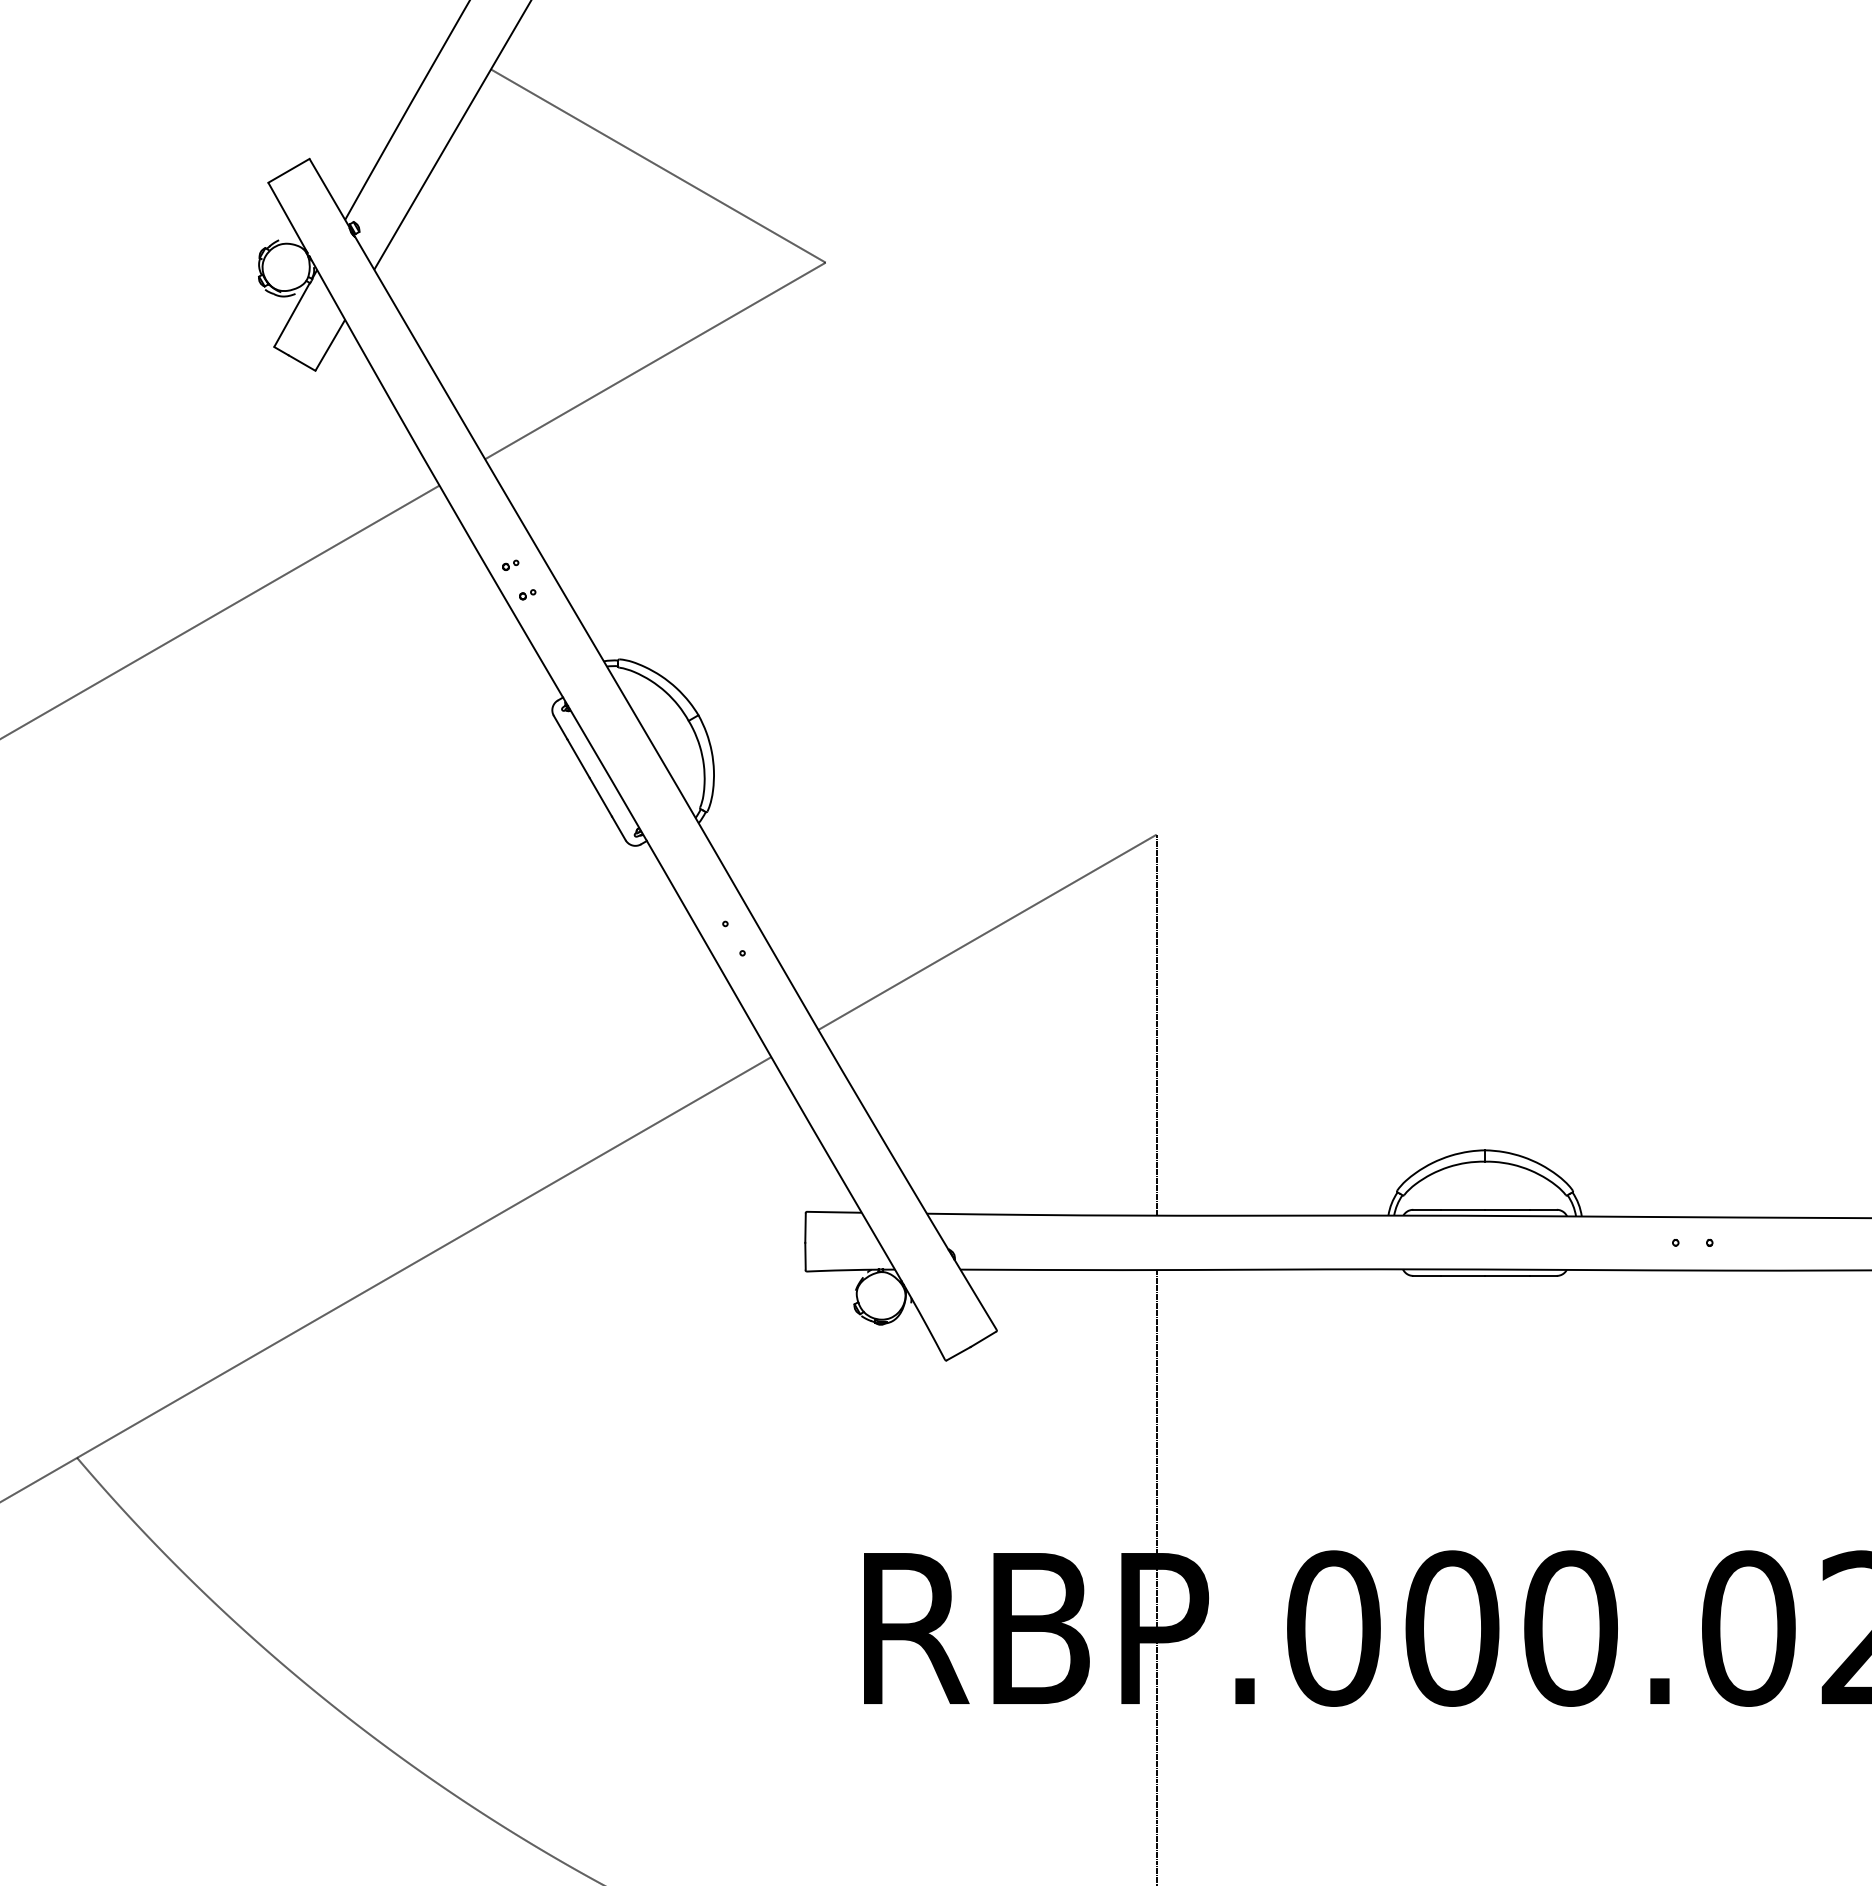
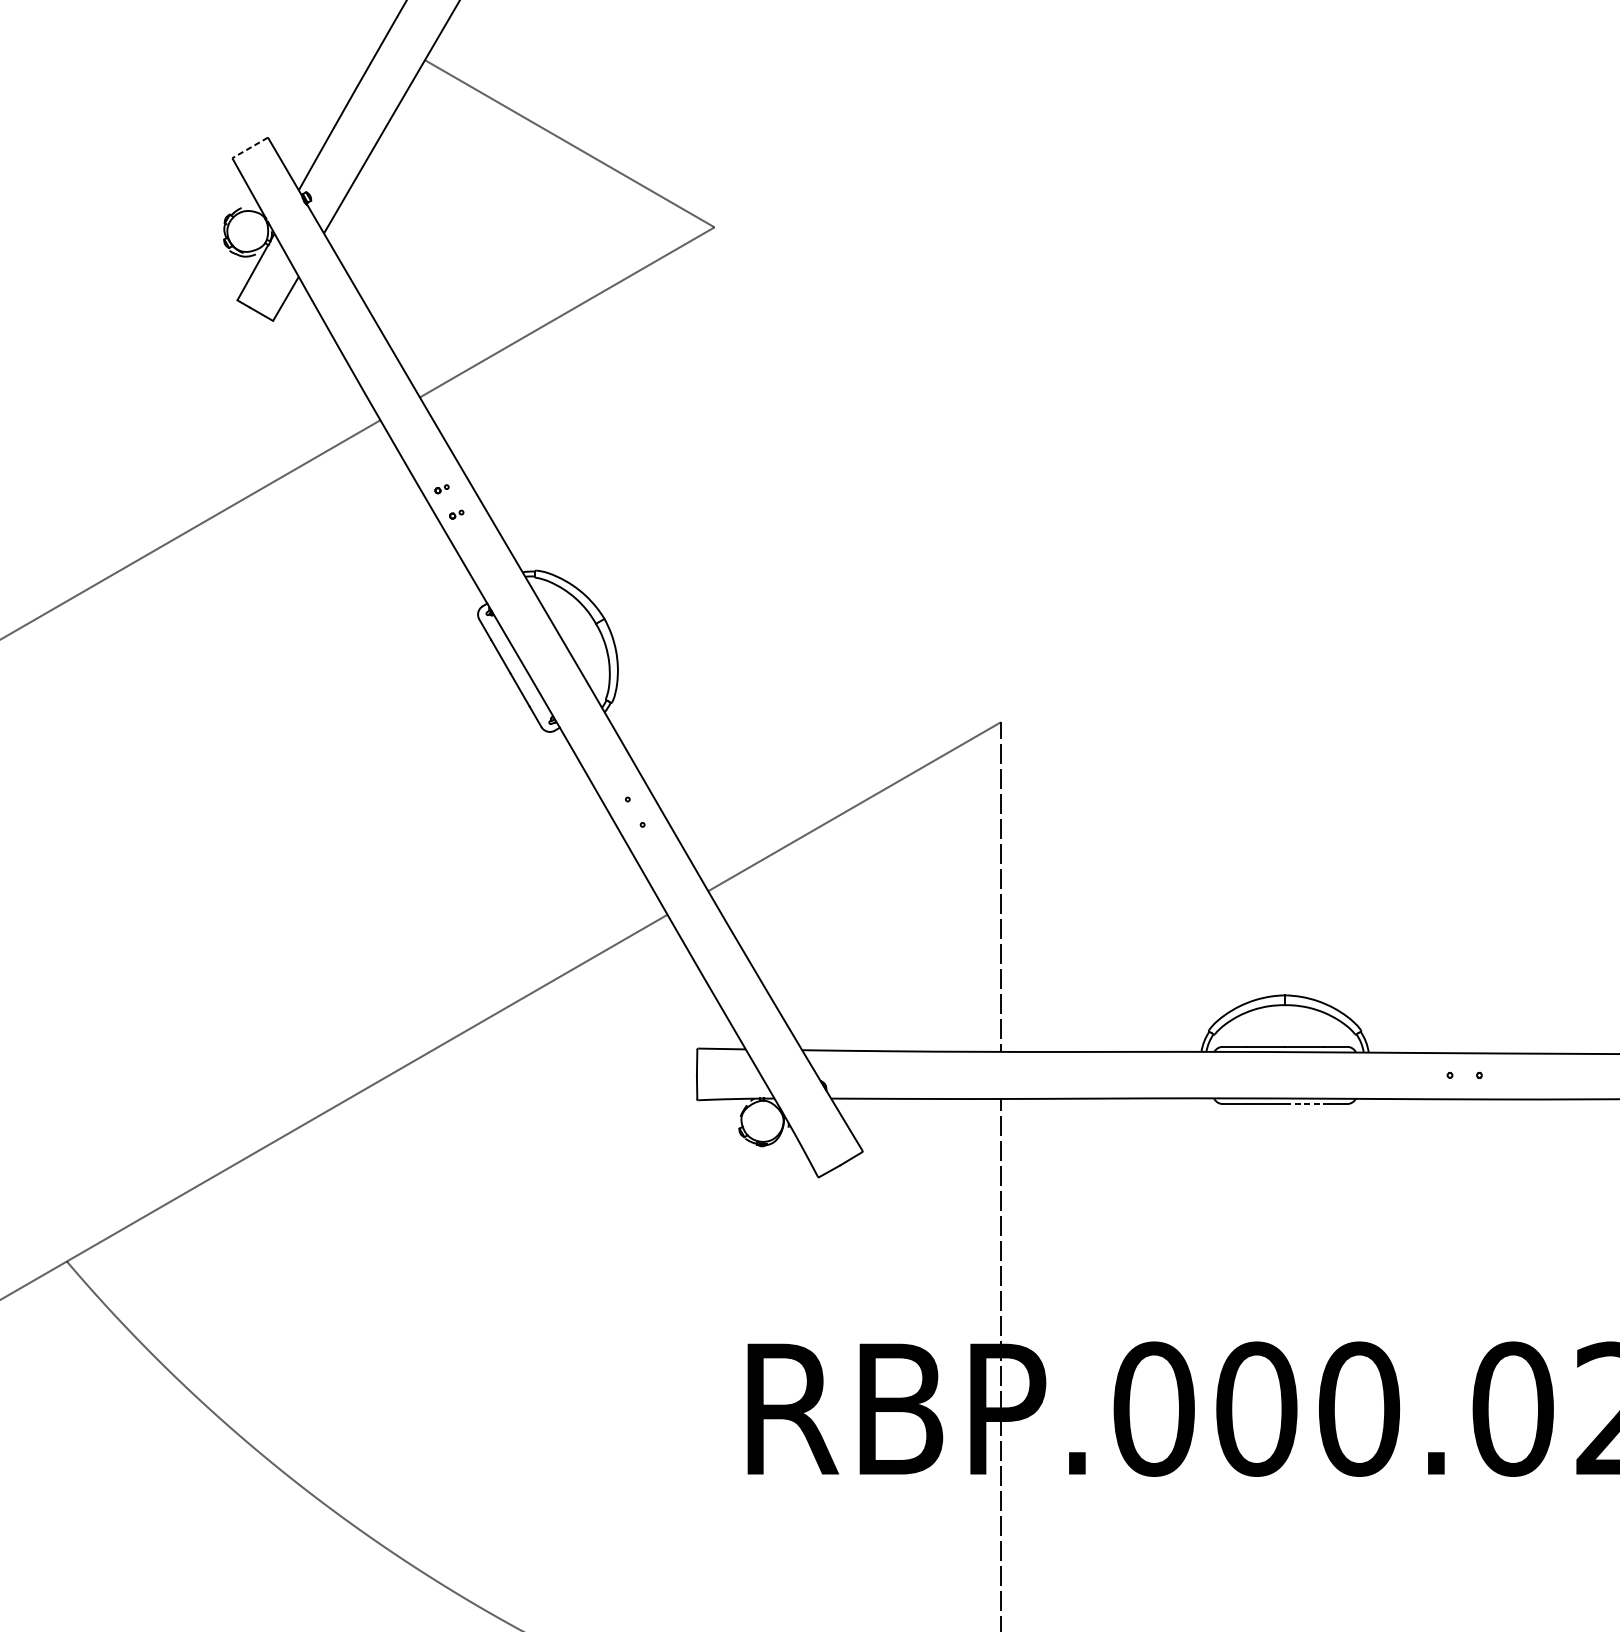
line: (288, 170) -> (249, 147), solid -> dashed
line: (1507, 1275) -> (1304, 1103), solid -> dashed

